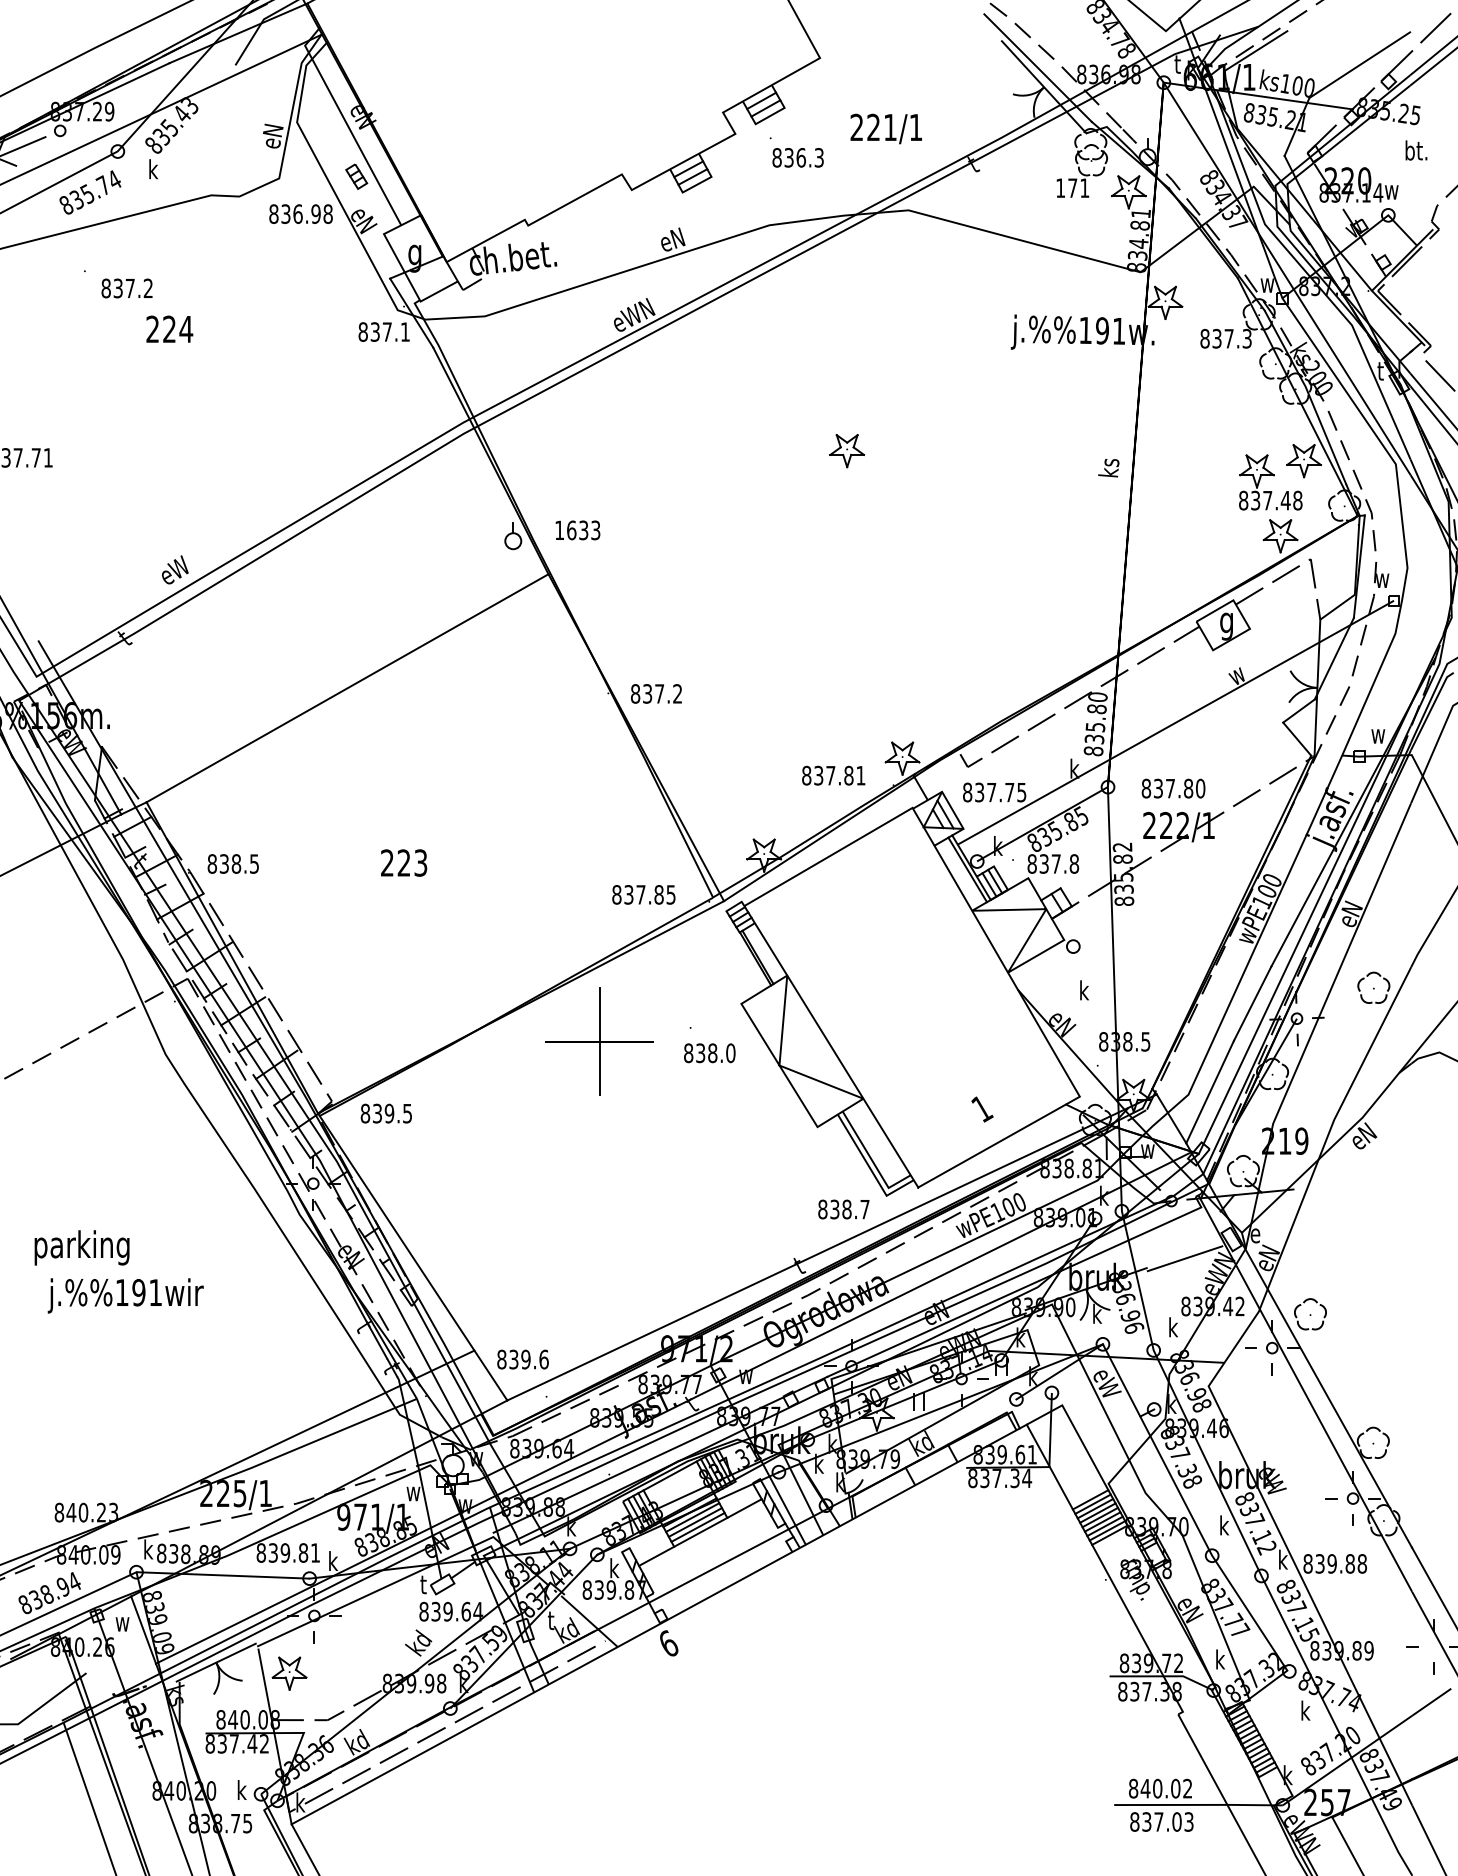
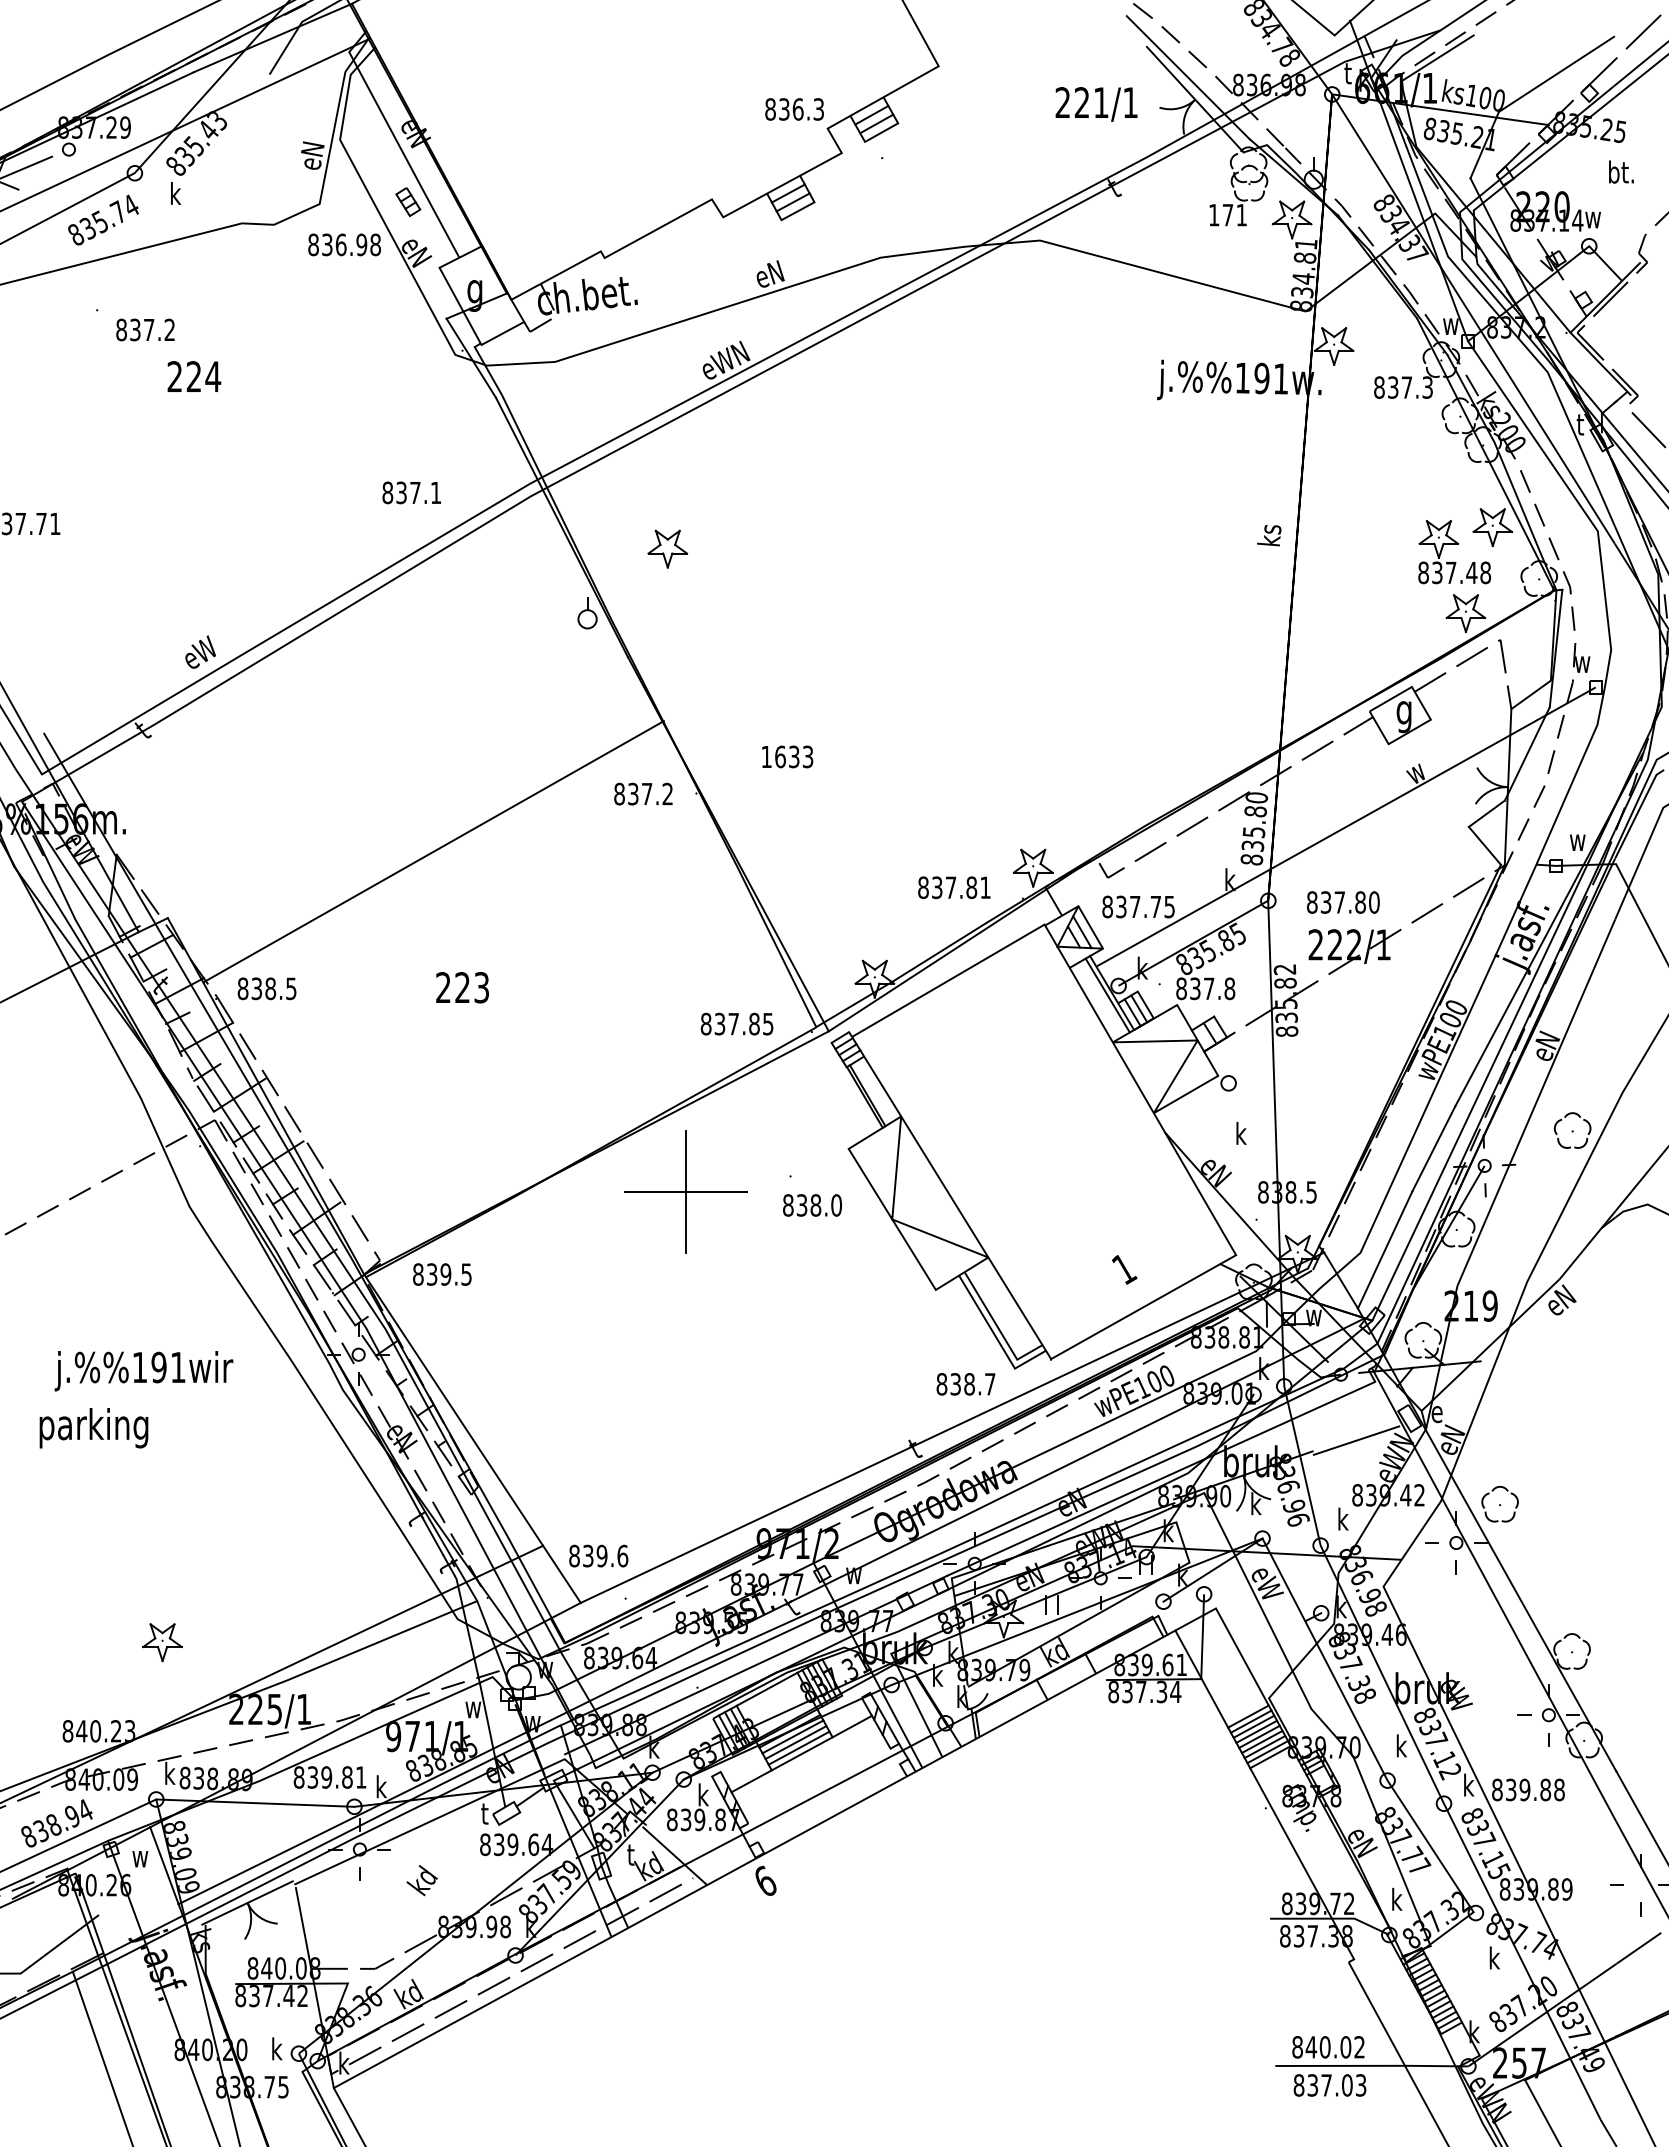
text: (886, 129) -> (1096, 104), moved
text: (798, 157) -> (794, 109), moved
text: (383, 331) -> (411, 492), moved
part: (846, 450) -> (667, 548), moved
text: (577, 530) -> (787, 756), moved
line: (347, 688) -> (433, 851), moved
text: (656, 693) -> (643, 793), moved
text: (125, 1296) -> (143, 1371), moved
text: (417, 1642) -> (421, 1880), moved
part: (289, 1673) -> (162, 1642), moved

